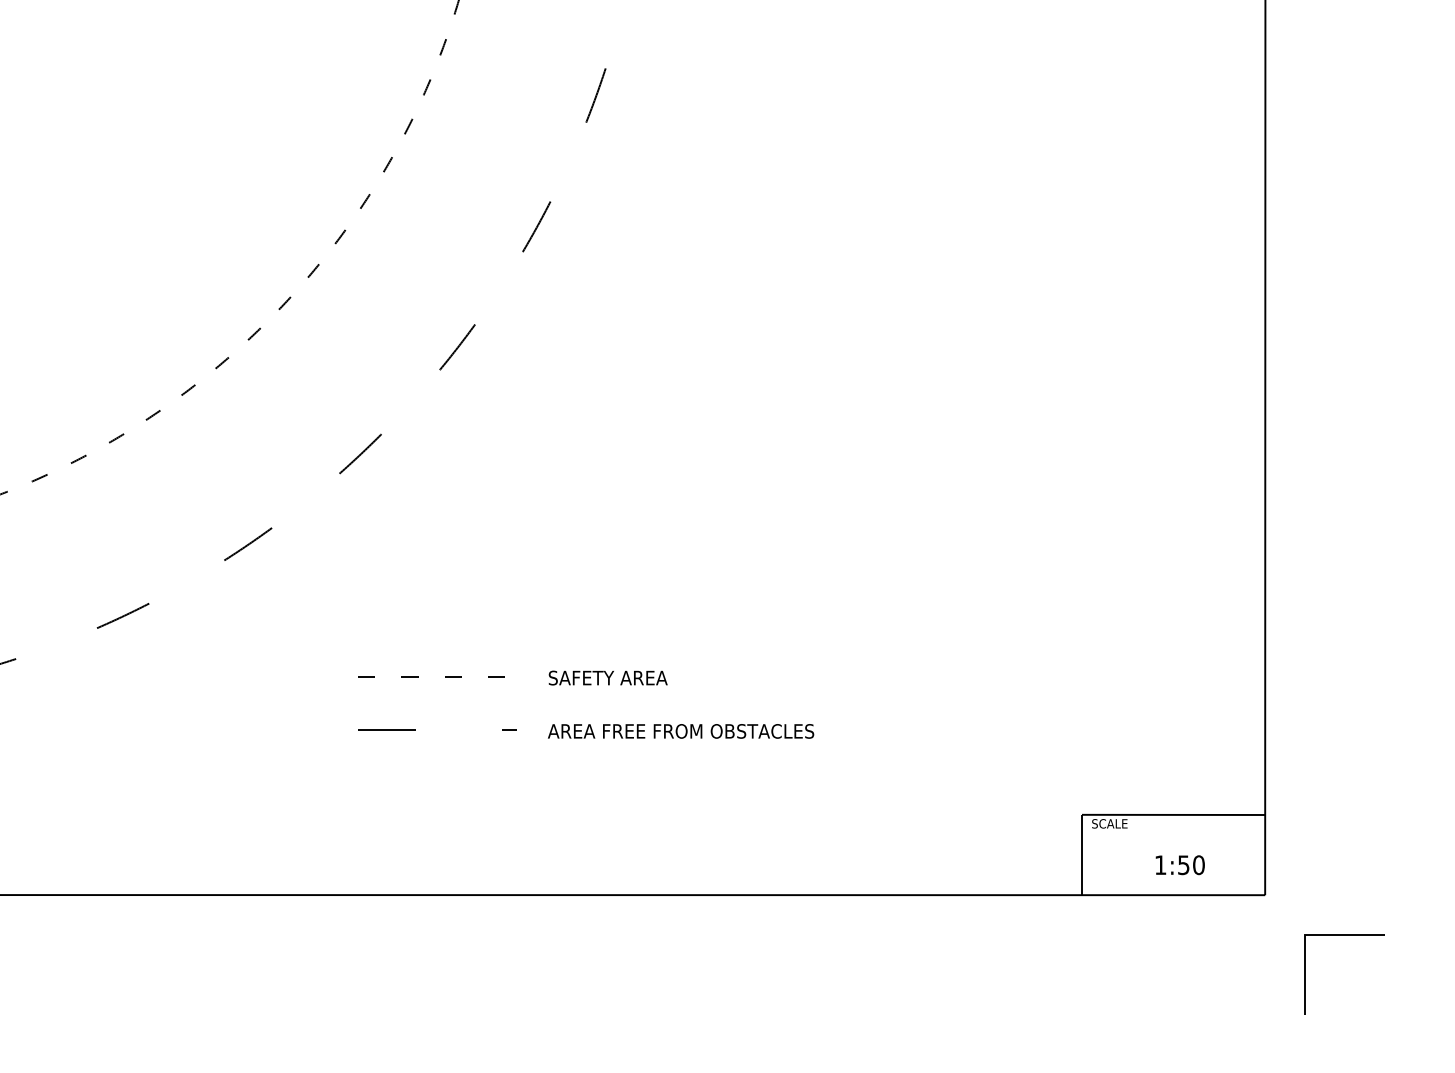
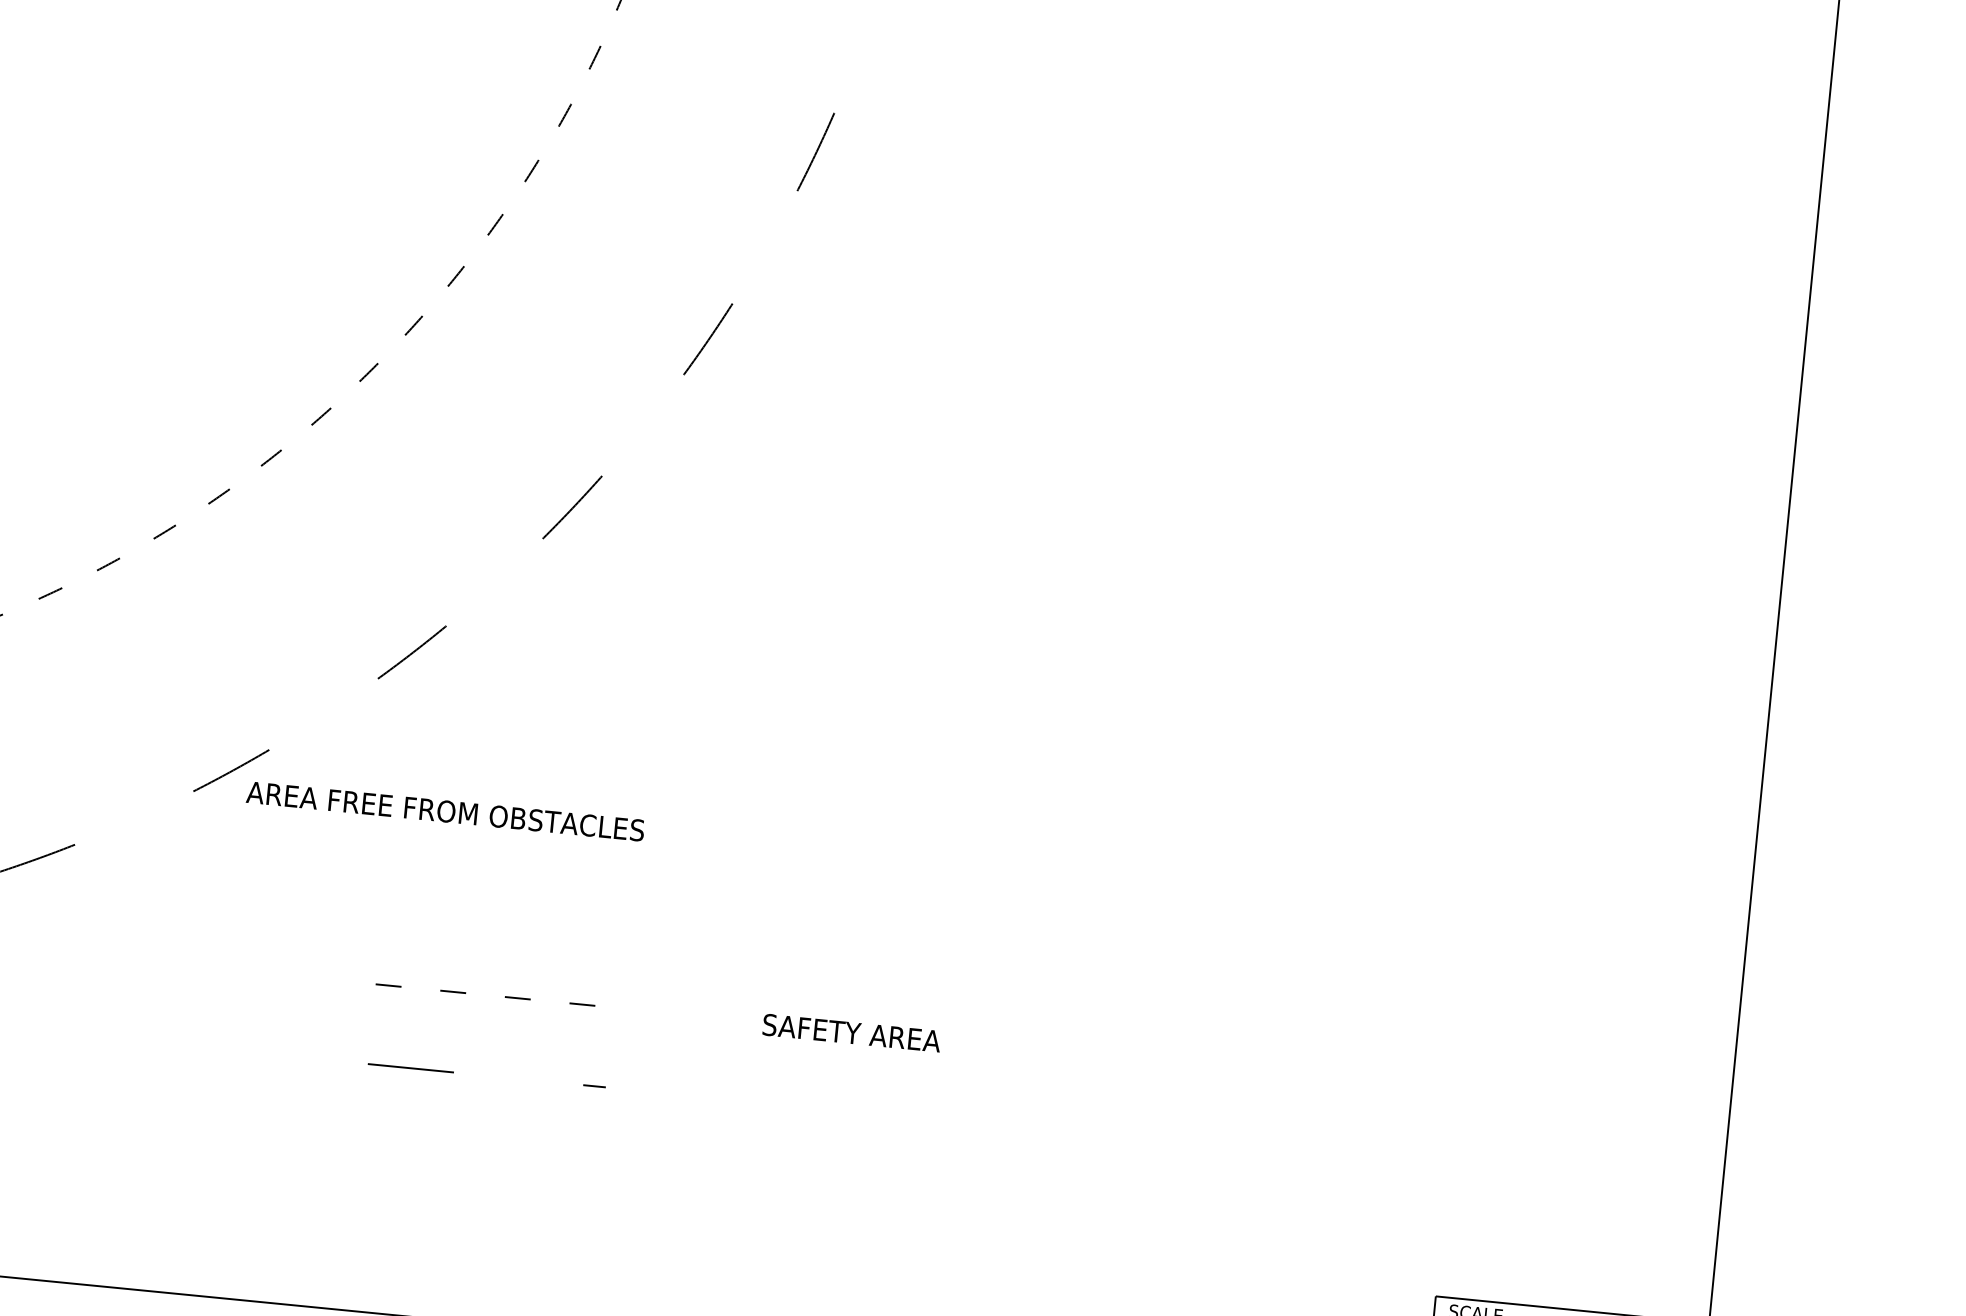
text: (607, 677) -> (850, 1032), moved
text: (681, 731) -> (446, 811), moved

